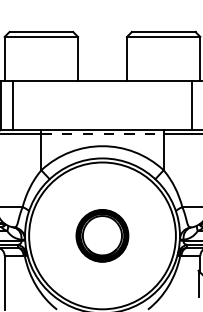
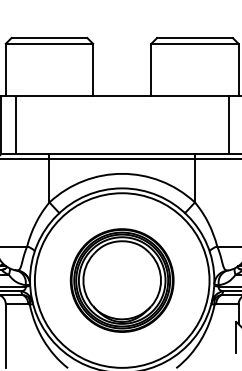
line: (102, 134) -> (122, 159), dashed -> solid
part: (101, 235) -> (121, 280), size x1.67

